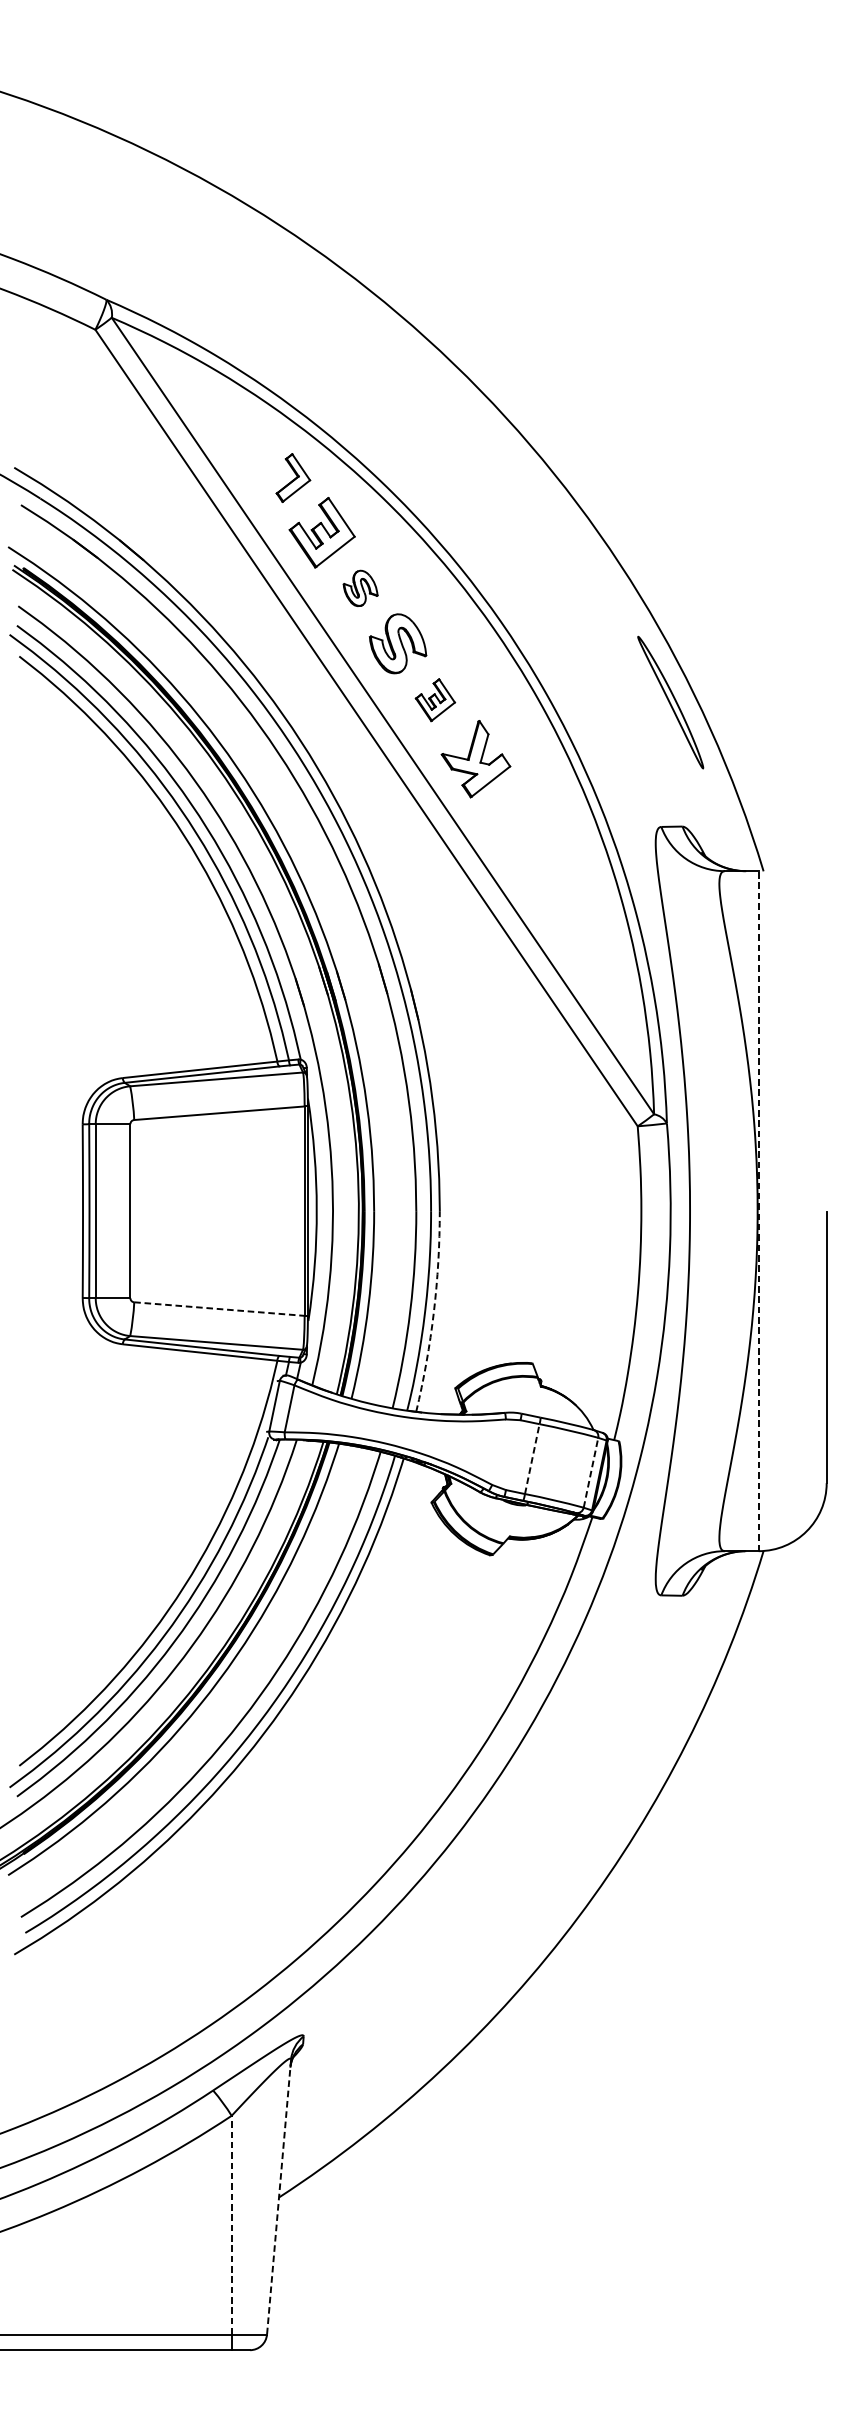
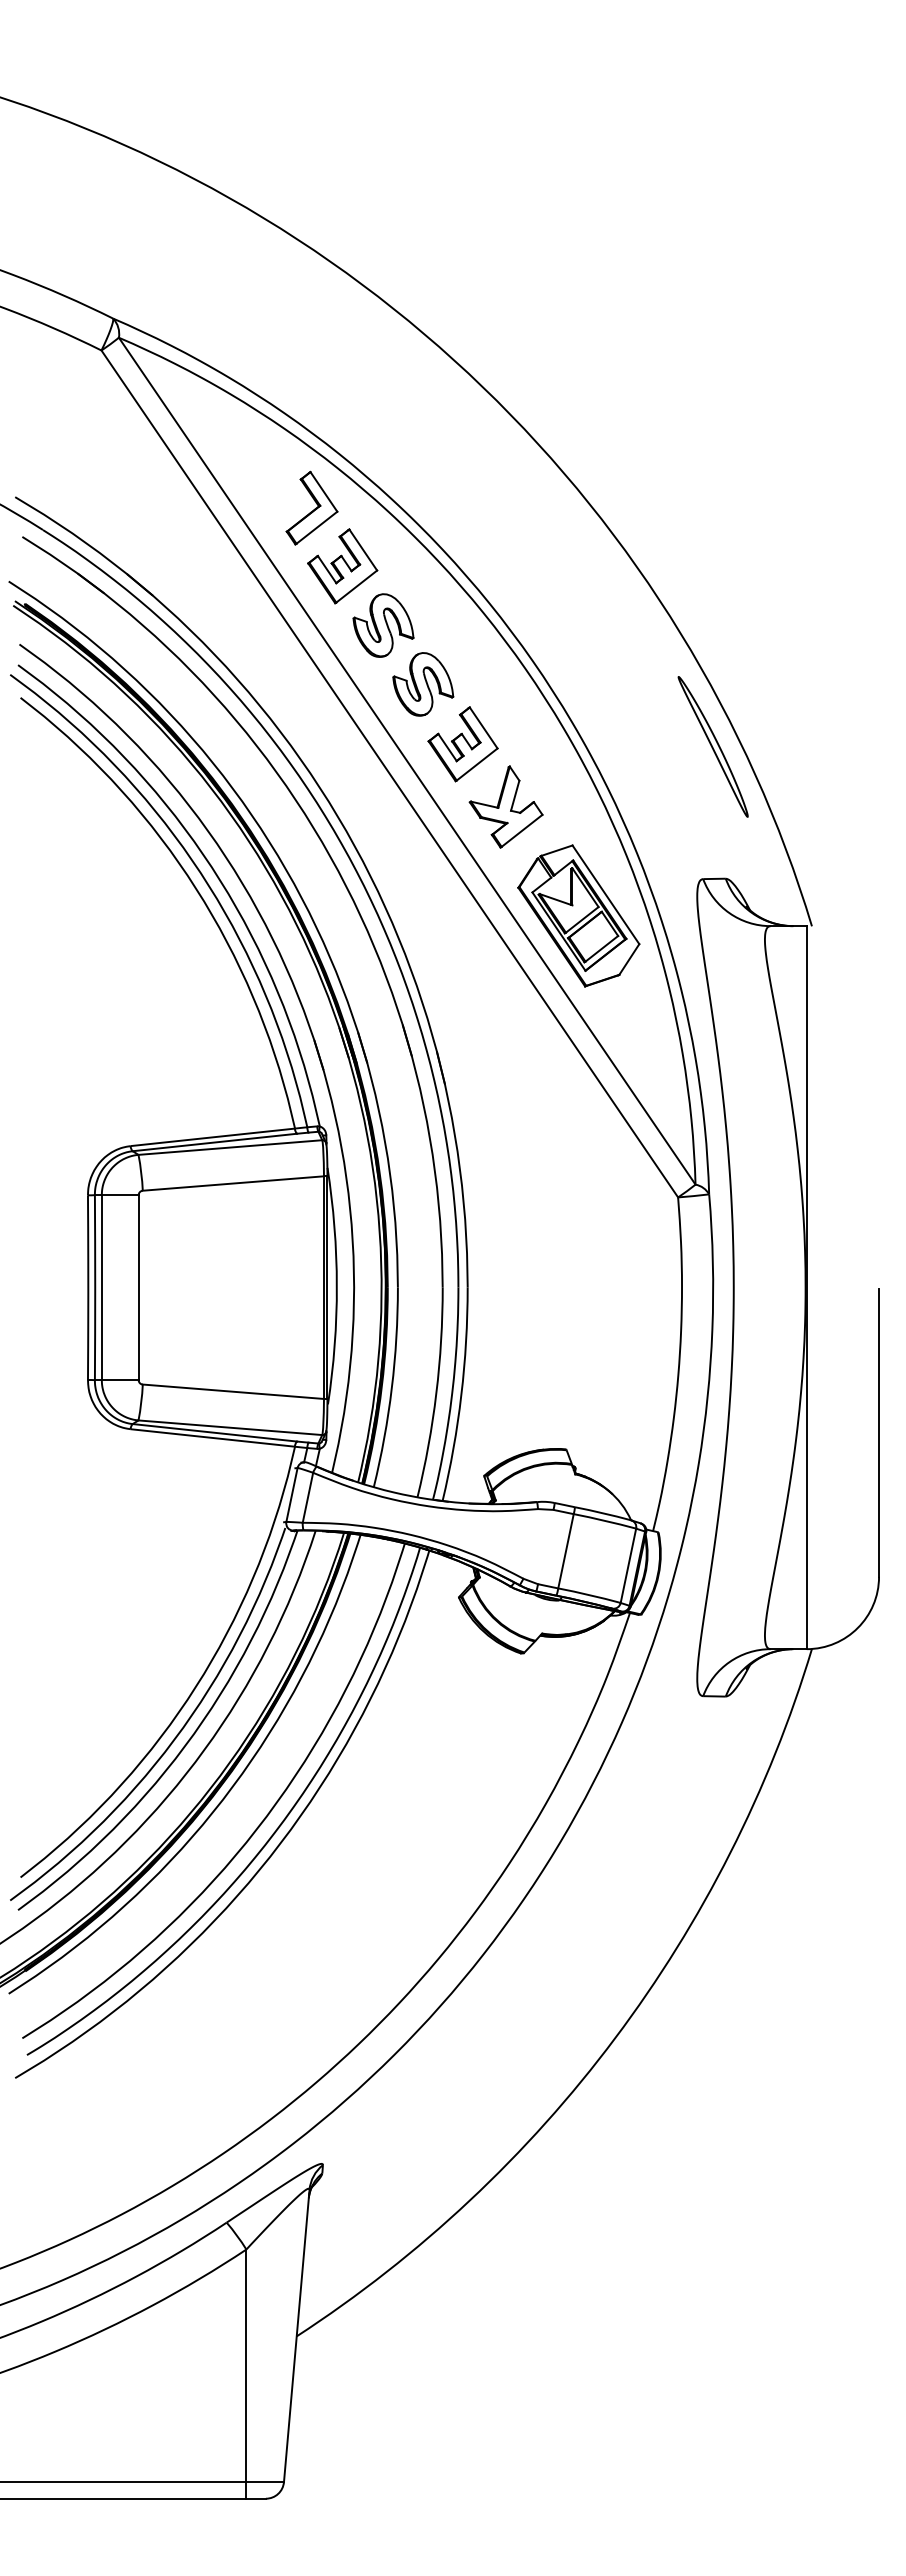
part: (292, 477) -> (311, 507), size x1.43
part: (360, 588) -> (383, 625), size x1.67
part: (434, 700) -> (462, 744), size x1.67
part: (544, 861) -> (578, 915), added
line: (758, 1211) -> (806, 1287), dashed -> solid
line: (219, 1308) -> (233, 1391), dashed -> solid
arc: (433, 1312) -> (461, 1395), dashed -> solid
line: (532, 1459) -> (566, 1551), dashed -> solid
line: (591, 1472) -> (628, 1565), dashed -> solid
line: (278, 2197) -> (296, 2336), dashed -> solid
line: (231, 2224) -> (246, 2365), dashed -> solid

